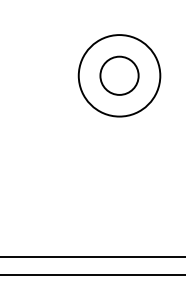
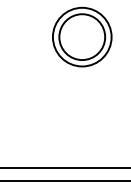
circle: (119, 75) -> (82, 36), size x1.67

